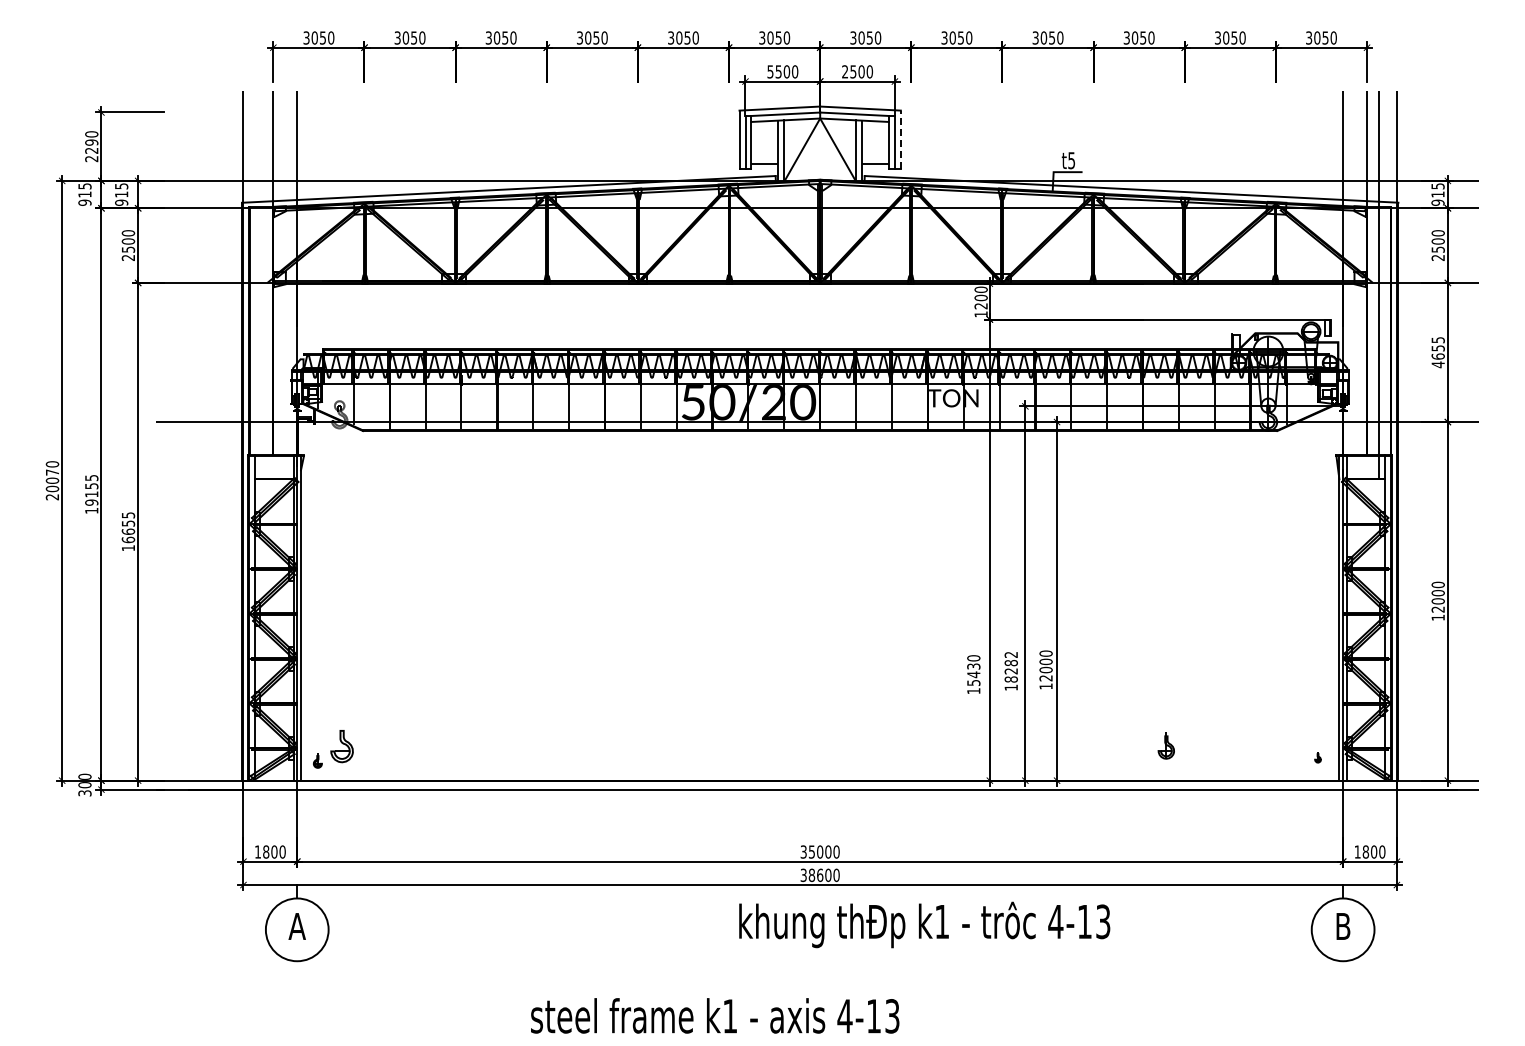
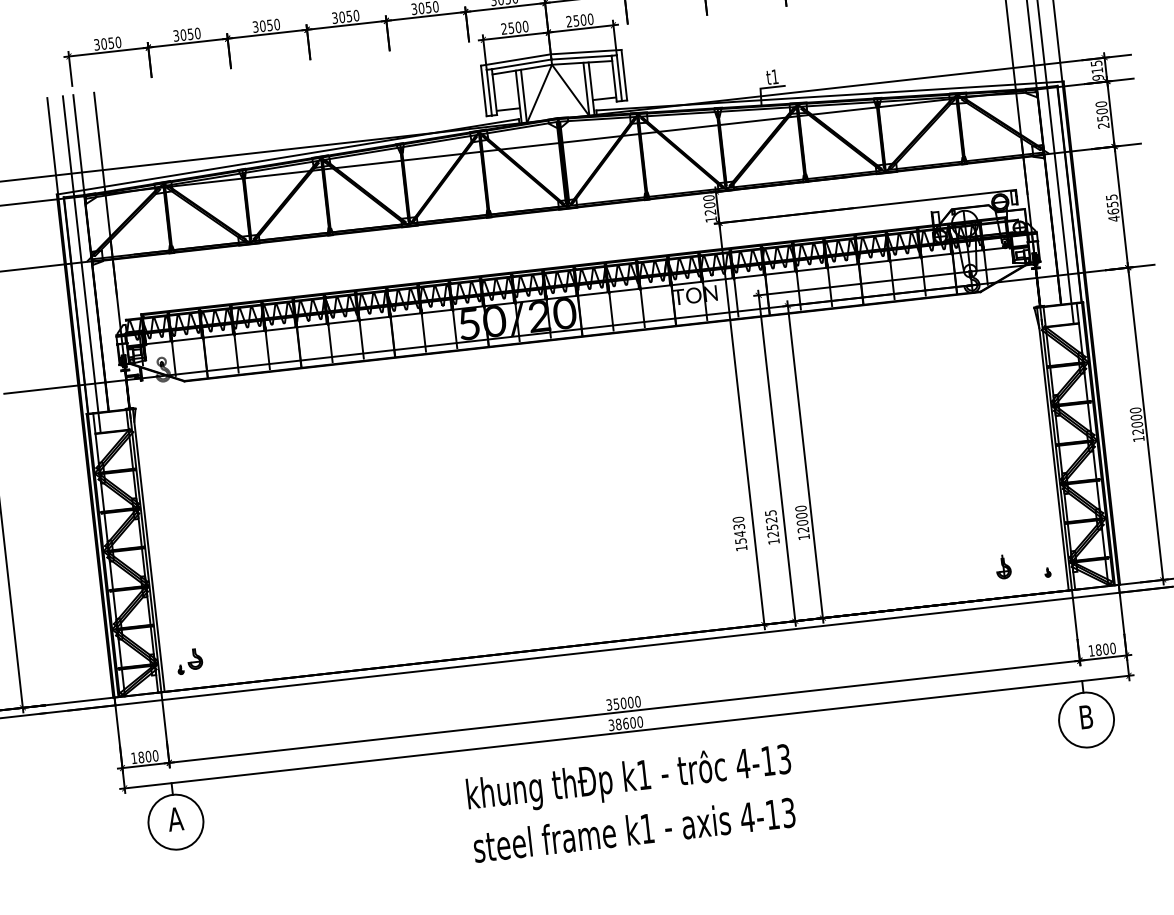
text: (770, 71) -> (504, 28), 5500 -> 2500
line: (900, 139) -> (623, 75), dashed -> solid
text: (1071, 160) -> (774, 76), t5 -> t1
line: (261, 285) -> (81, 264), added
text: (1010, 667) -> (771, 524), 18282 -> 12525
part: (1165, 745) -> (1002, 566), moved
part: (333, 749) -> (189, 661), size x0.71
text: (924, 924) -> (628, 779), moved
text: (715, 1015) -> (634, 829), moved

